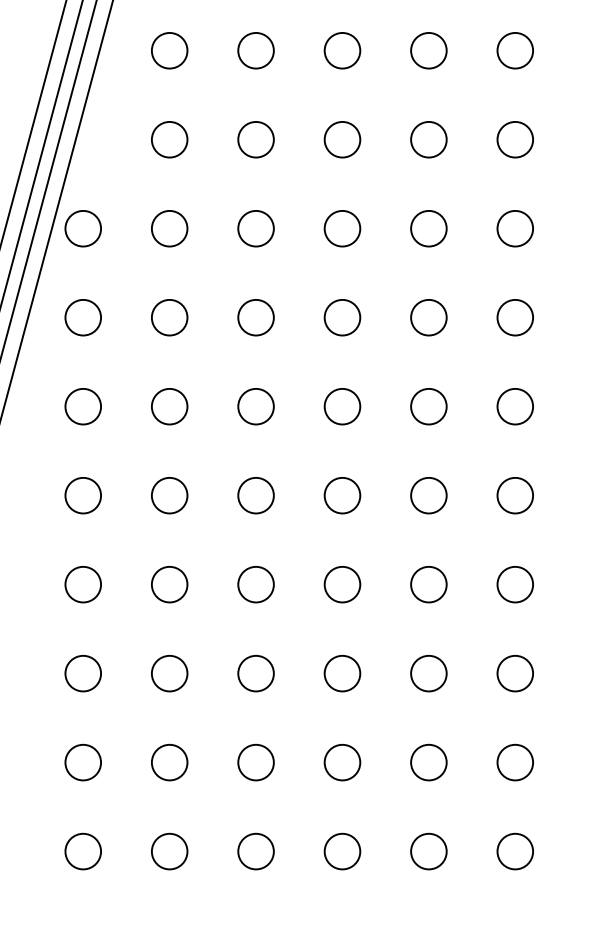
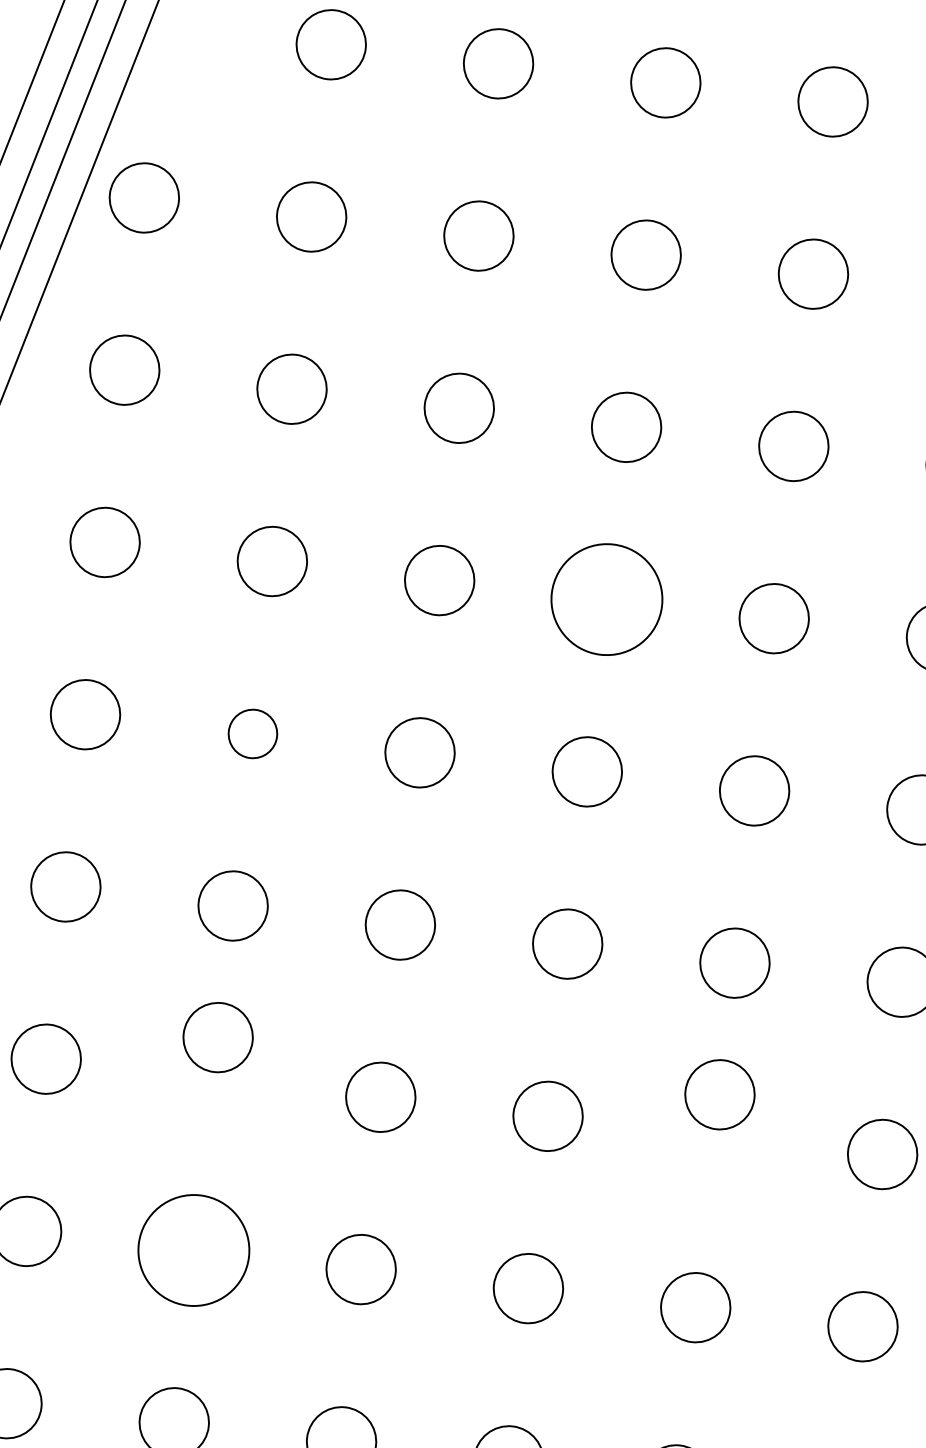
circle: (342, 406) -> (607, 599), size x1.6
circle: (169, 495) -> (252, 733), size x0.7
circle: (169, 673) -> (217, 1037), moved
circle: (428, 673) -> (719, 1094), moved
circle: (169, 762) -> (193, 1250), size x1.6

